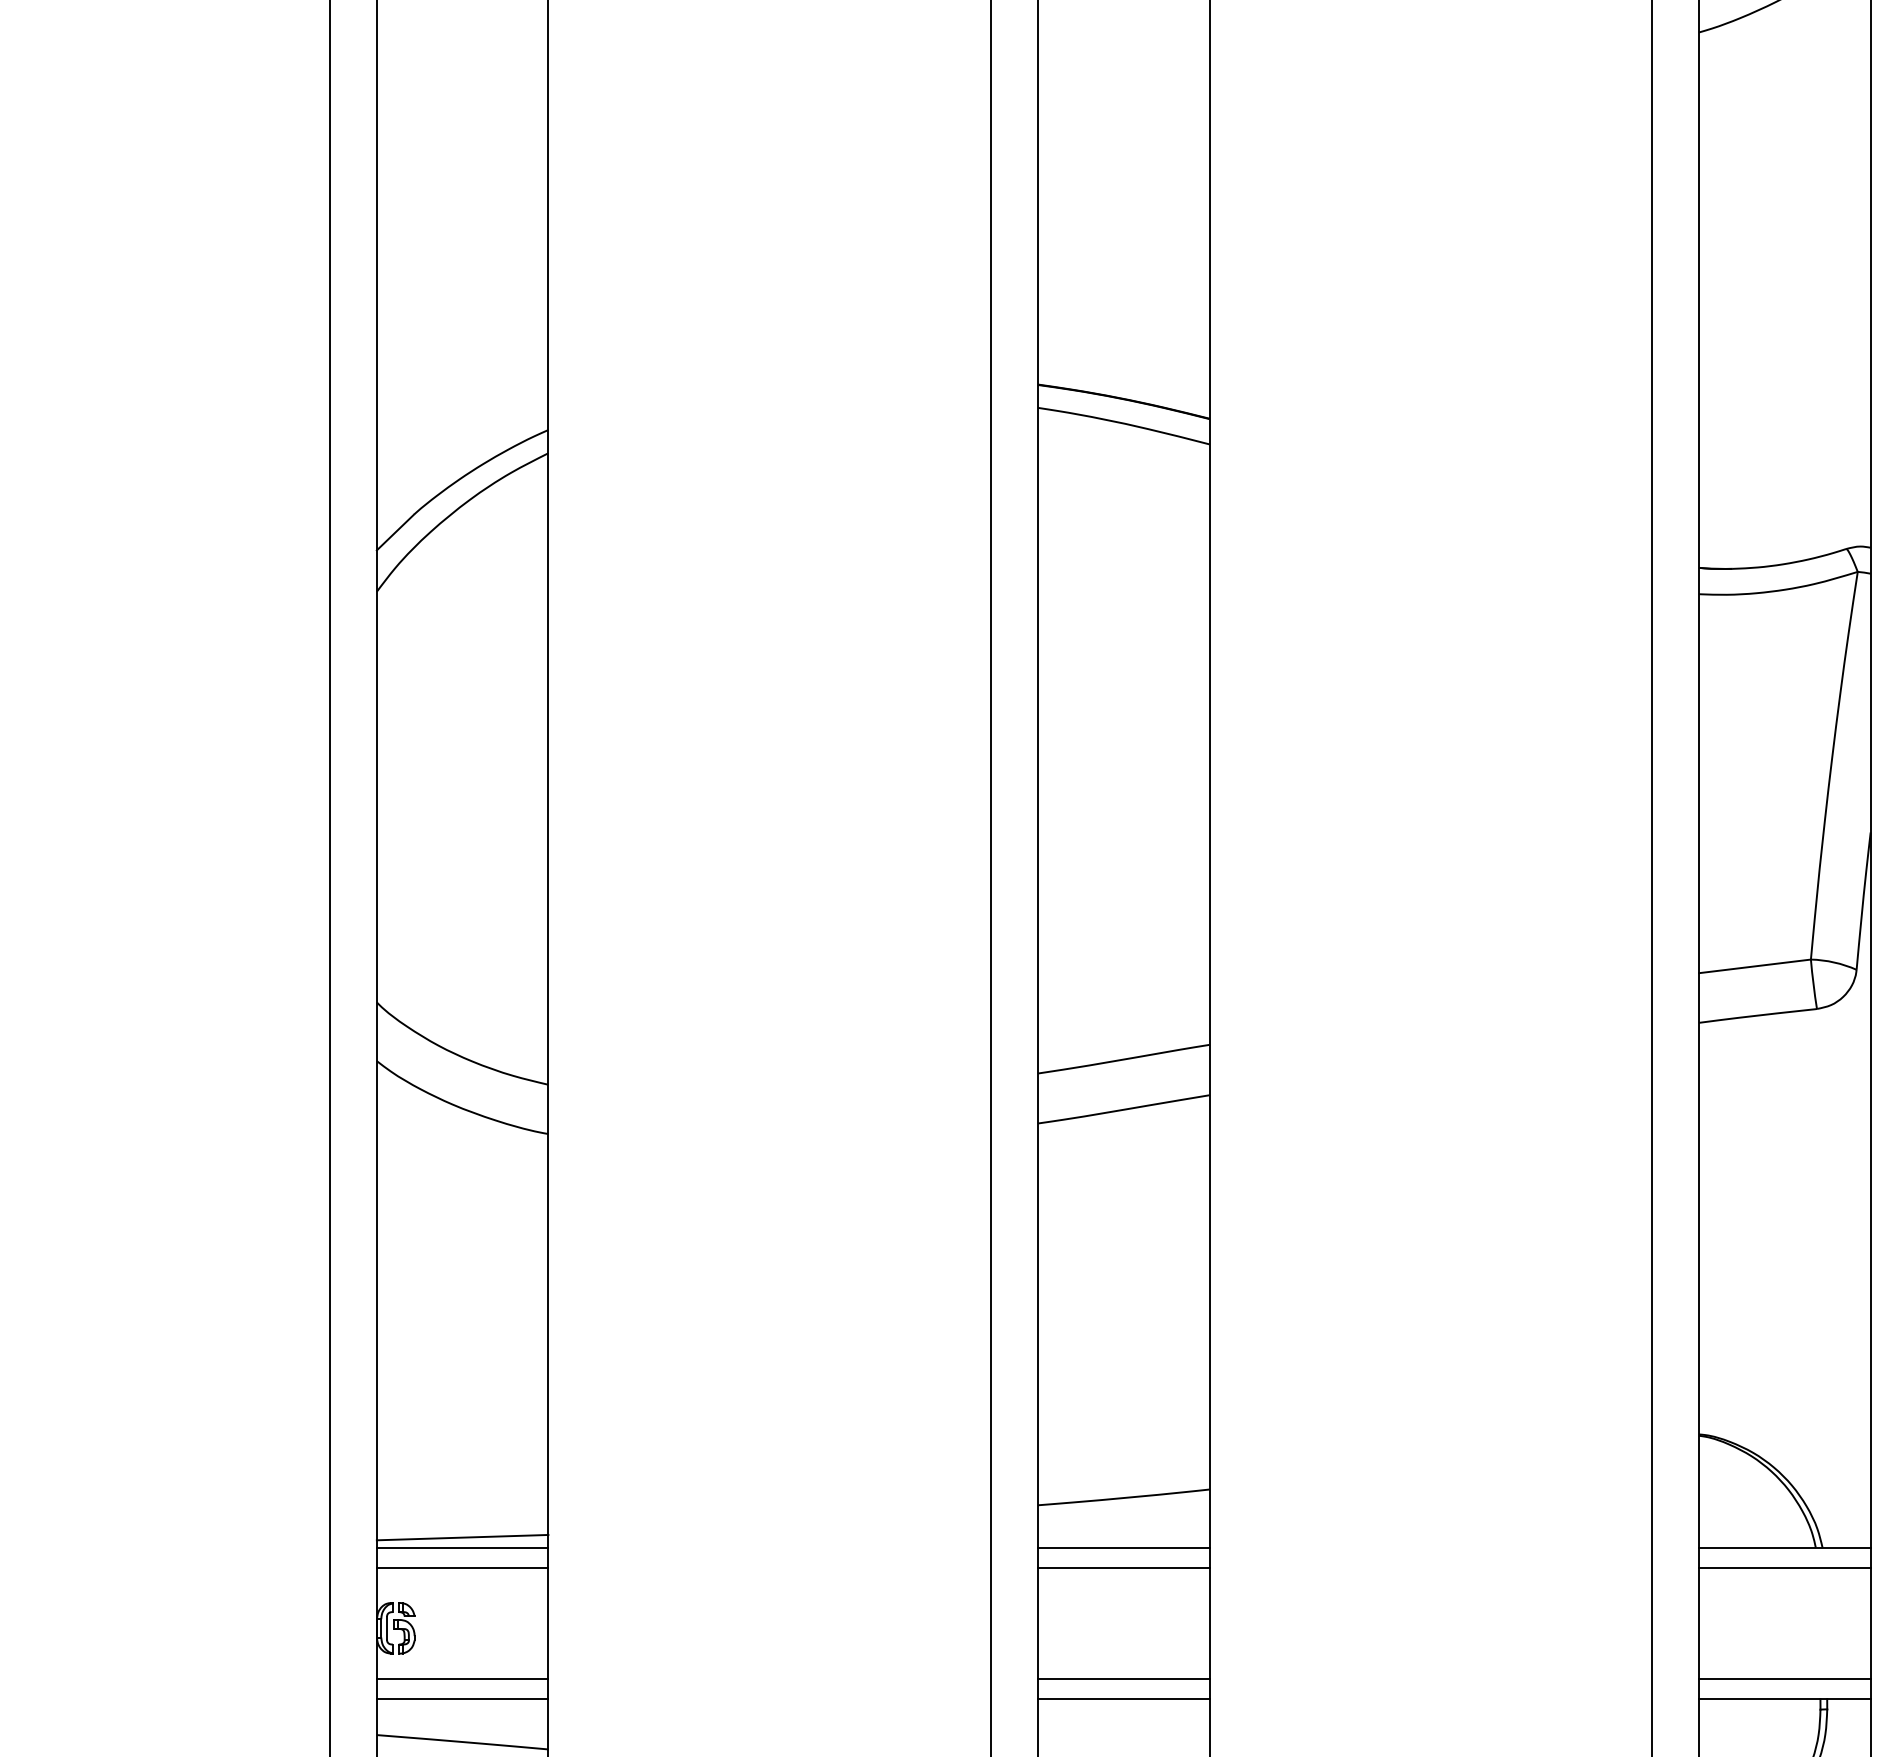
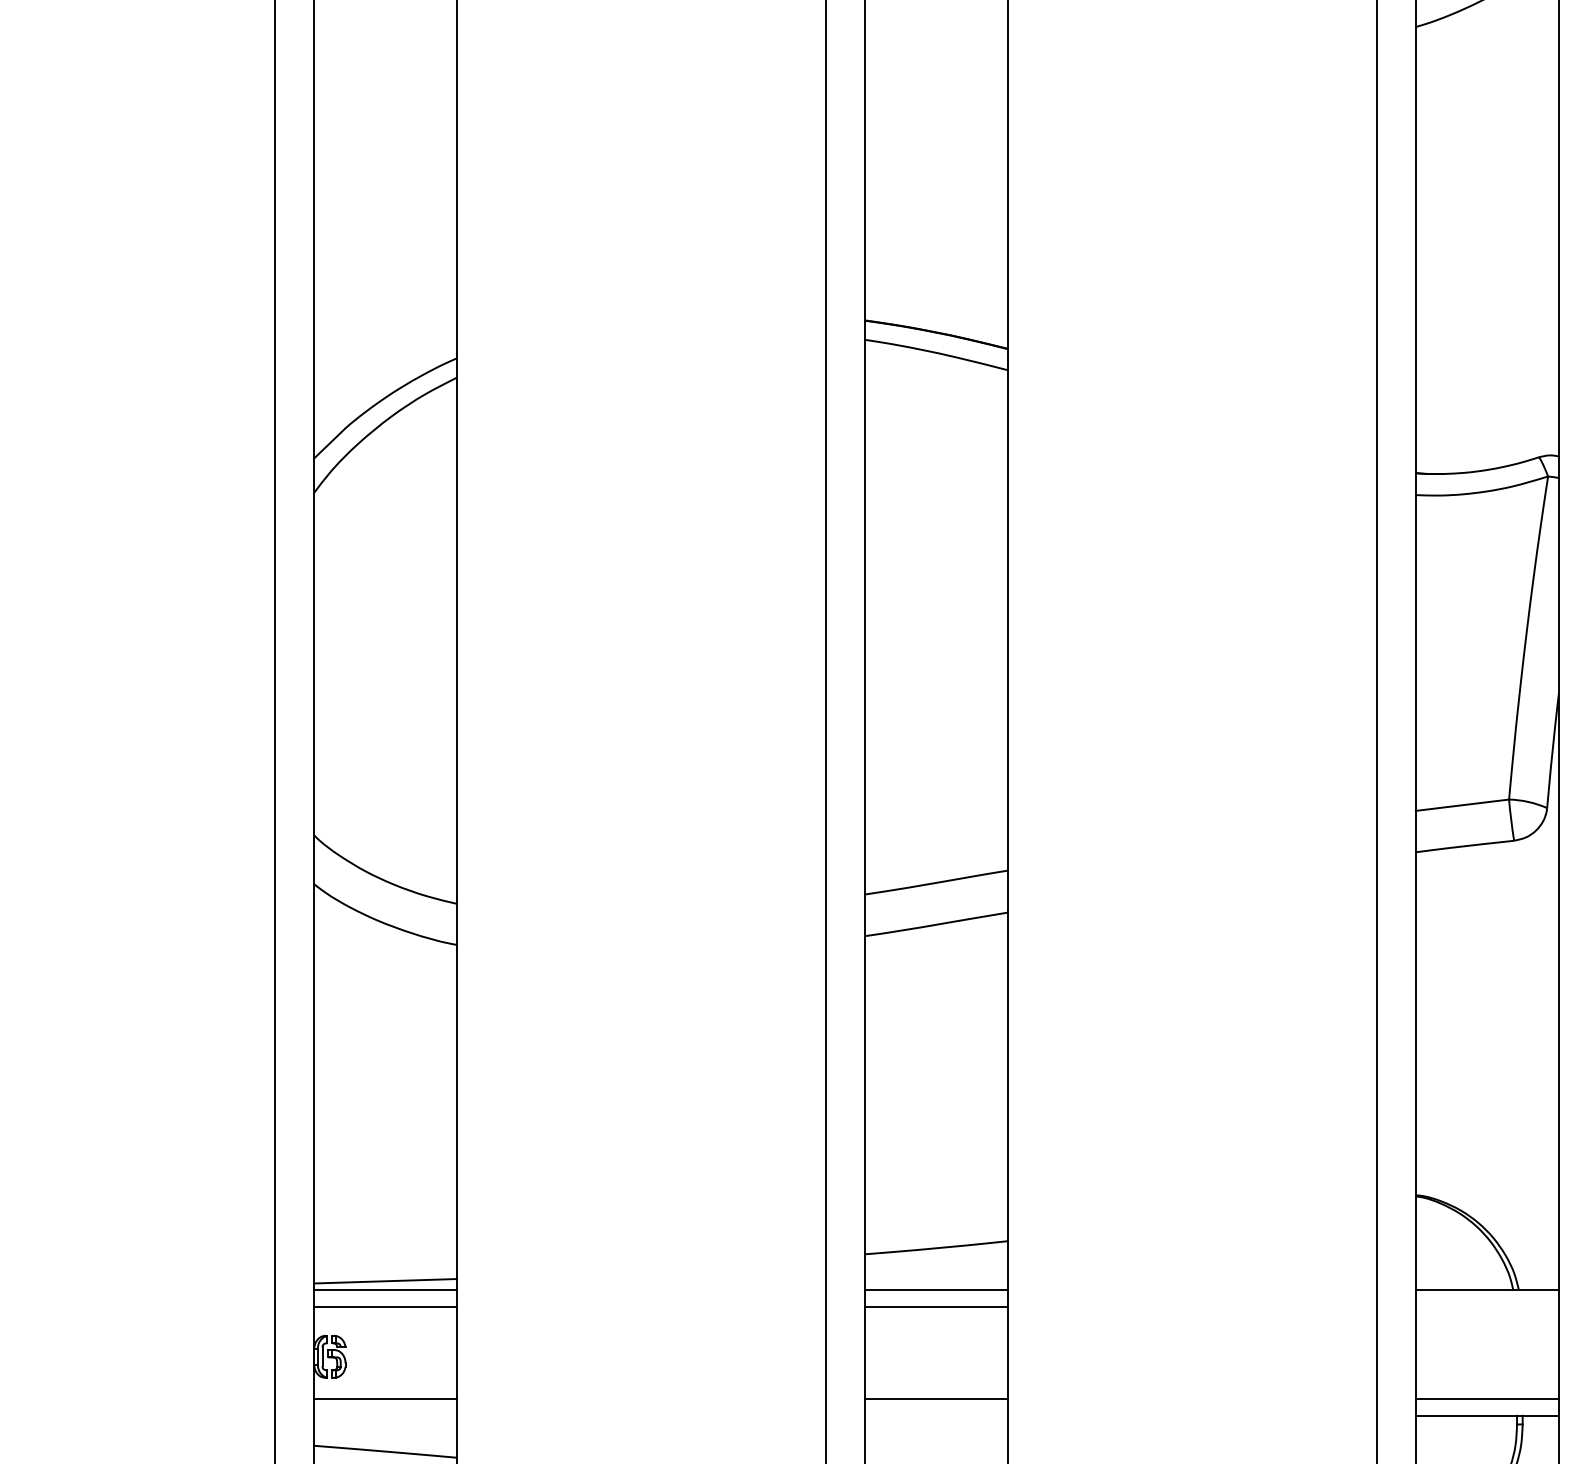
line: (1784, 1568) -> (1487, 1306), removed
line: (462, 1699) -> (385, 1416), removed
line: (1123, 1699) -> (936, 1416), removed

